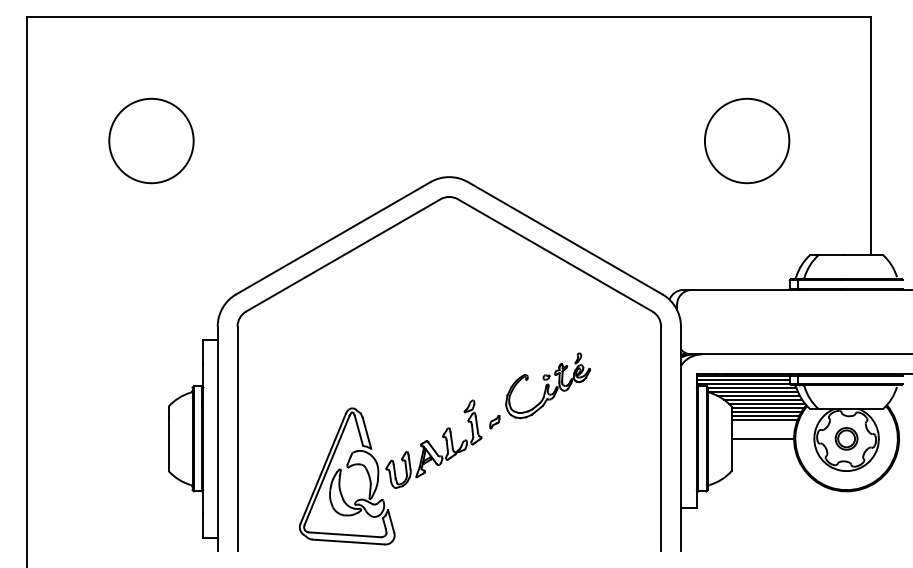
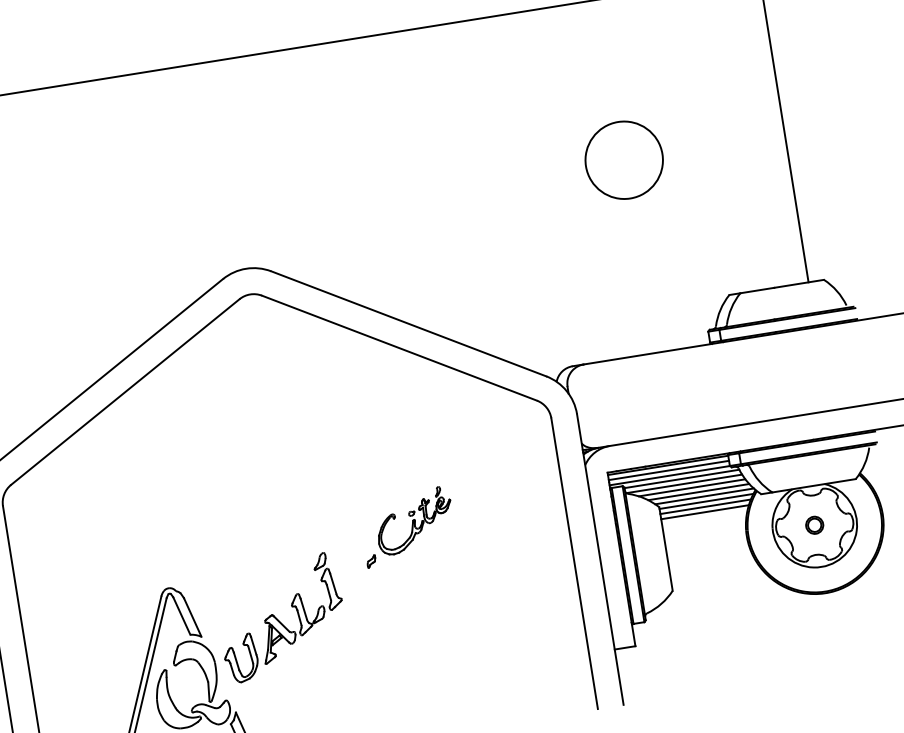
circle: (746, 140) -> (623, 159), size x0.7
part: (539, 390) -> (407, 526), size x0.7
line: (764, 419) -> (704, 517), removed
line: (762, 438) -> (705, 542), removed
part: (846, 438) -> (814, 524), size x0.6

